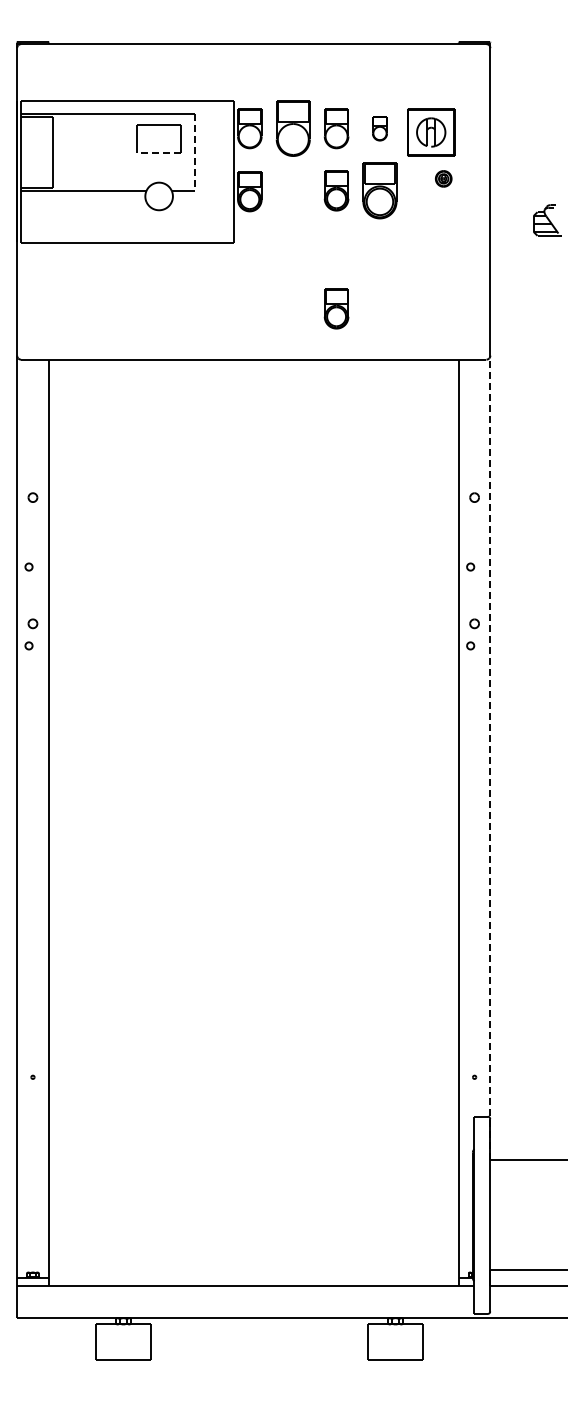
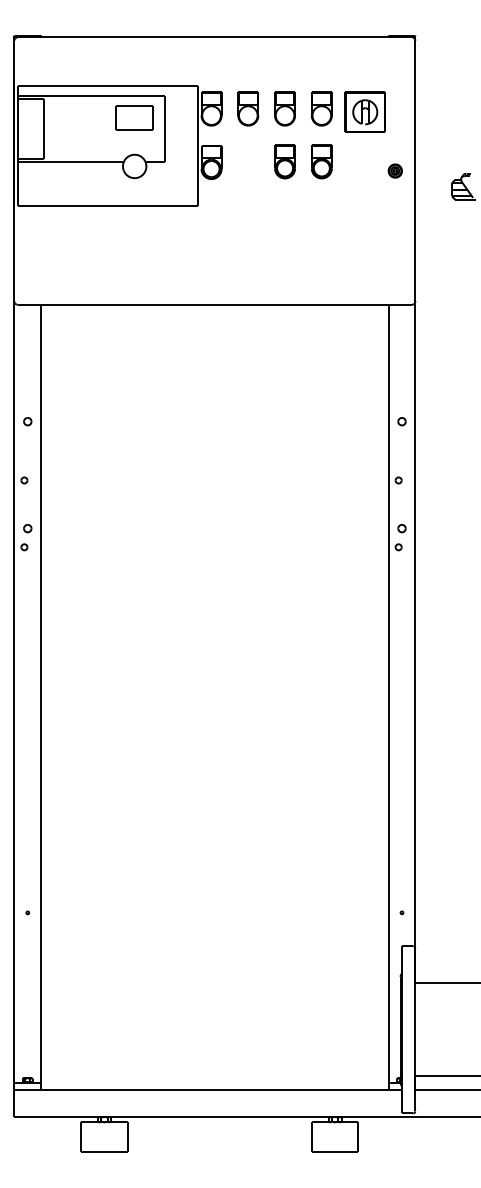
part: (292, 128) -> (247, 108), size x0.71
part: (379, 128) -> (321, 108), size x1.67
line: (194, 152) -> (164, 129), dashed -> solid
line: (159, 153) -> (134, 130), dashed -> solid
part: (443, 178) -> (395, 170), moved
part: (379, 190) -> (321, 161), size x0.71
part: (336, 308) -> (284, 261), removed
line: (490, 757) -> (415, 641), dashed -> solid

